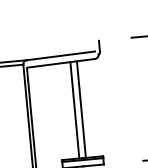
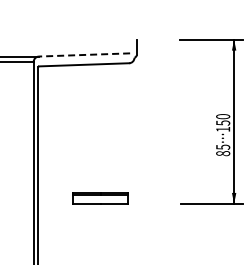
line: (60, 55) -> (84, 54), solid -> dashed
line: (81, 109) -> (104, 128), removed
line: (75, 110) -> (96, 128), removed

